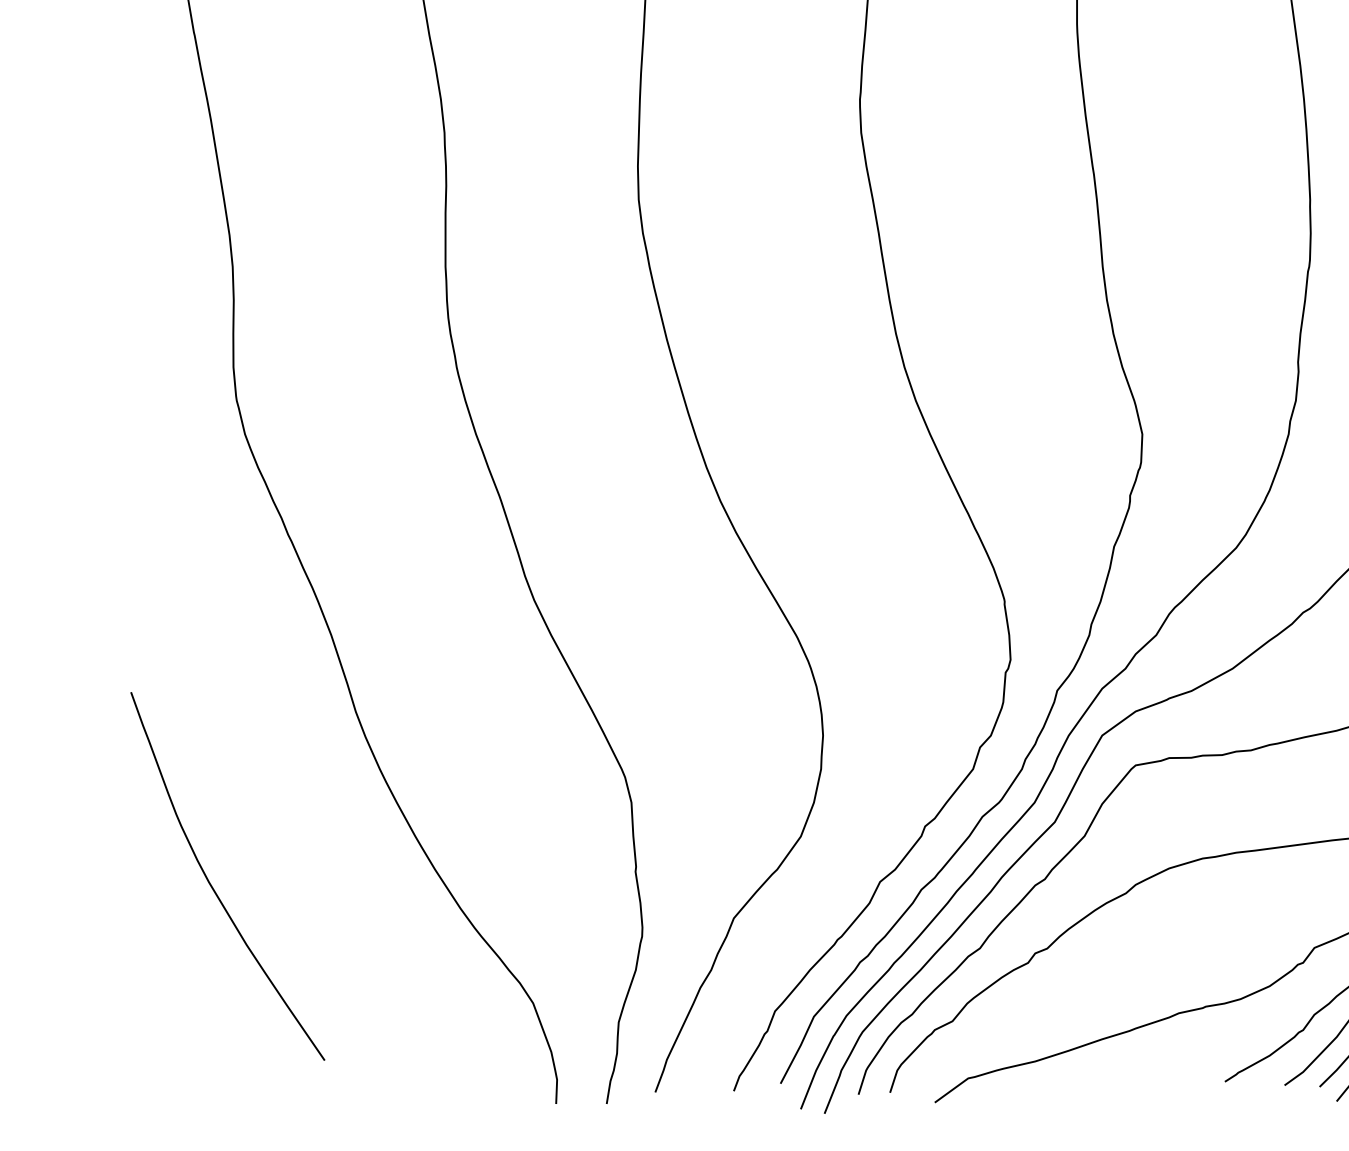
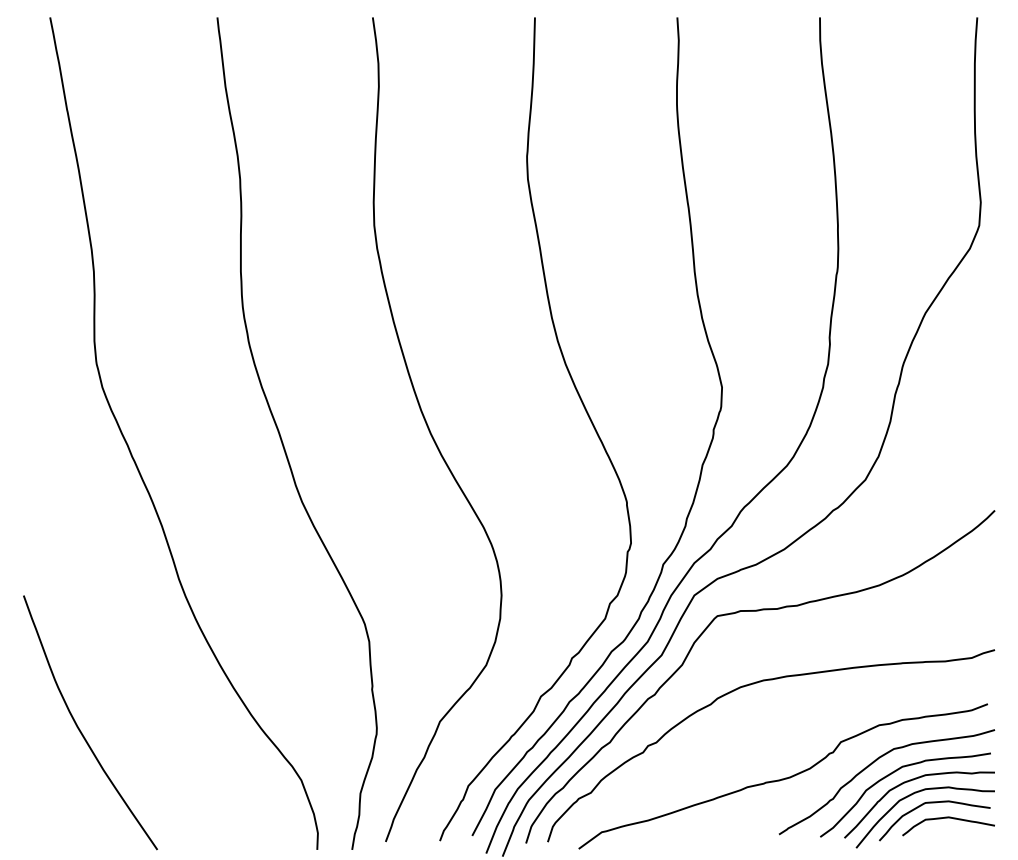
curve: (213, 886) -> (80, 729), moved

